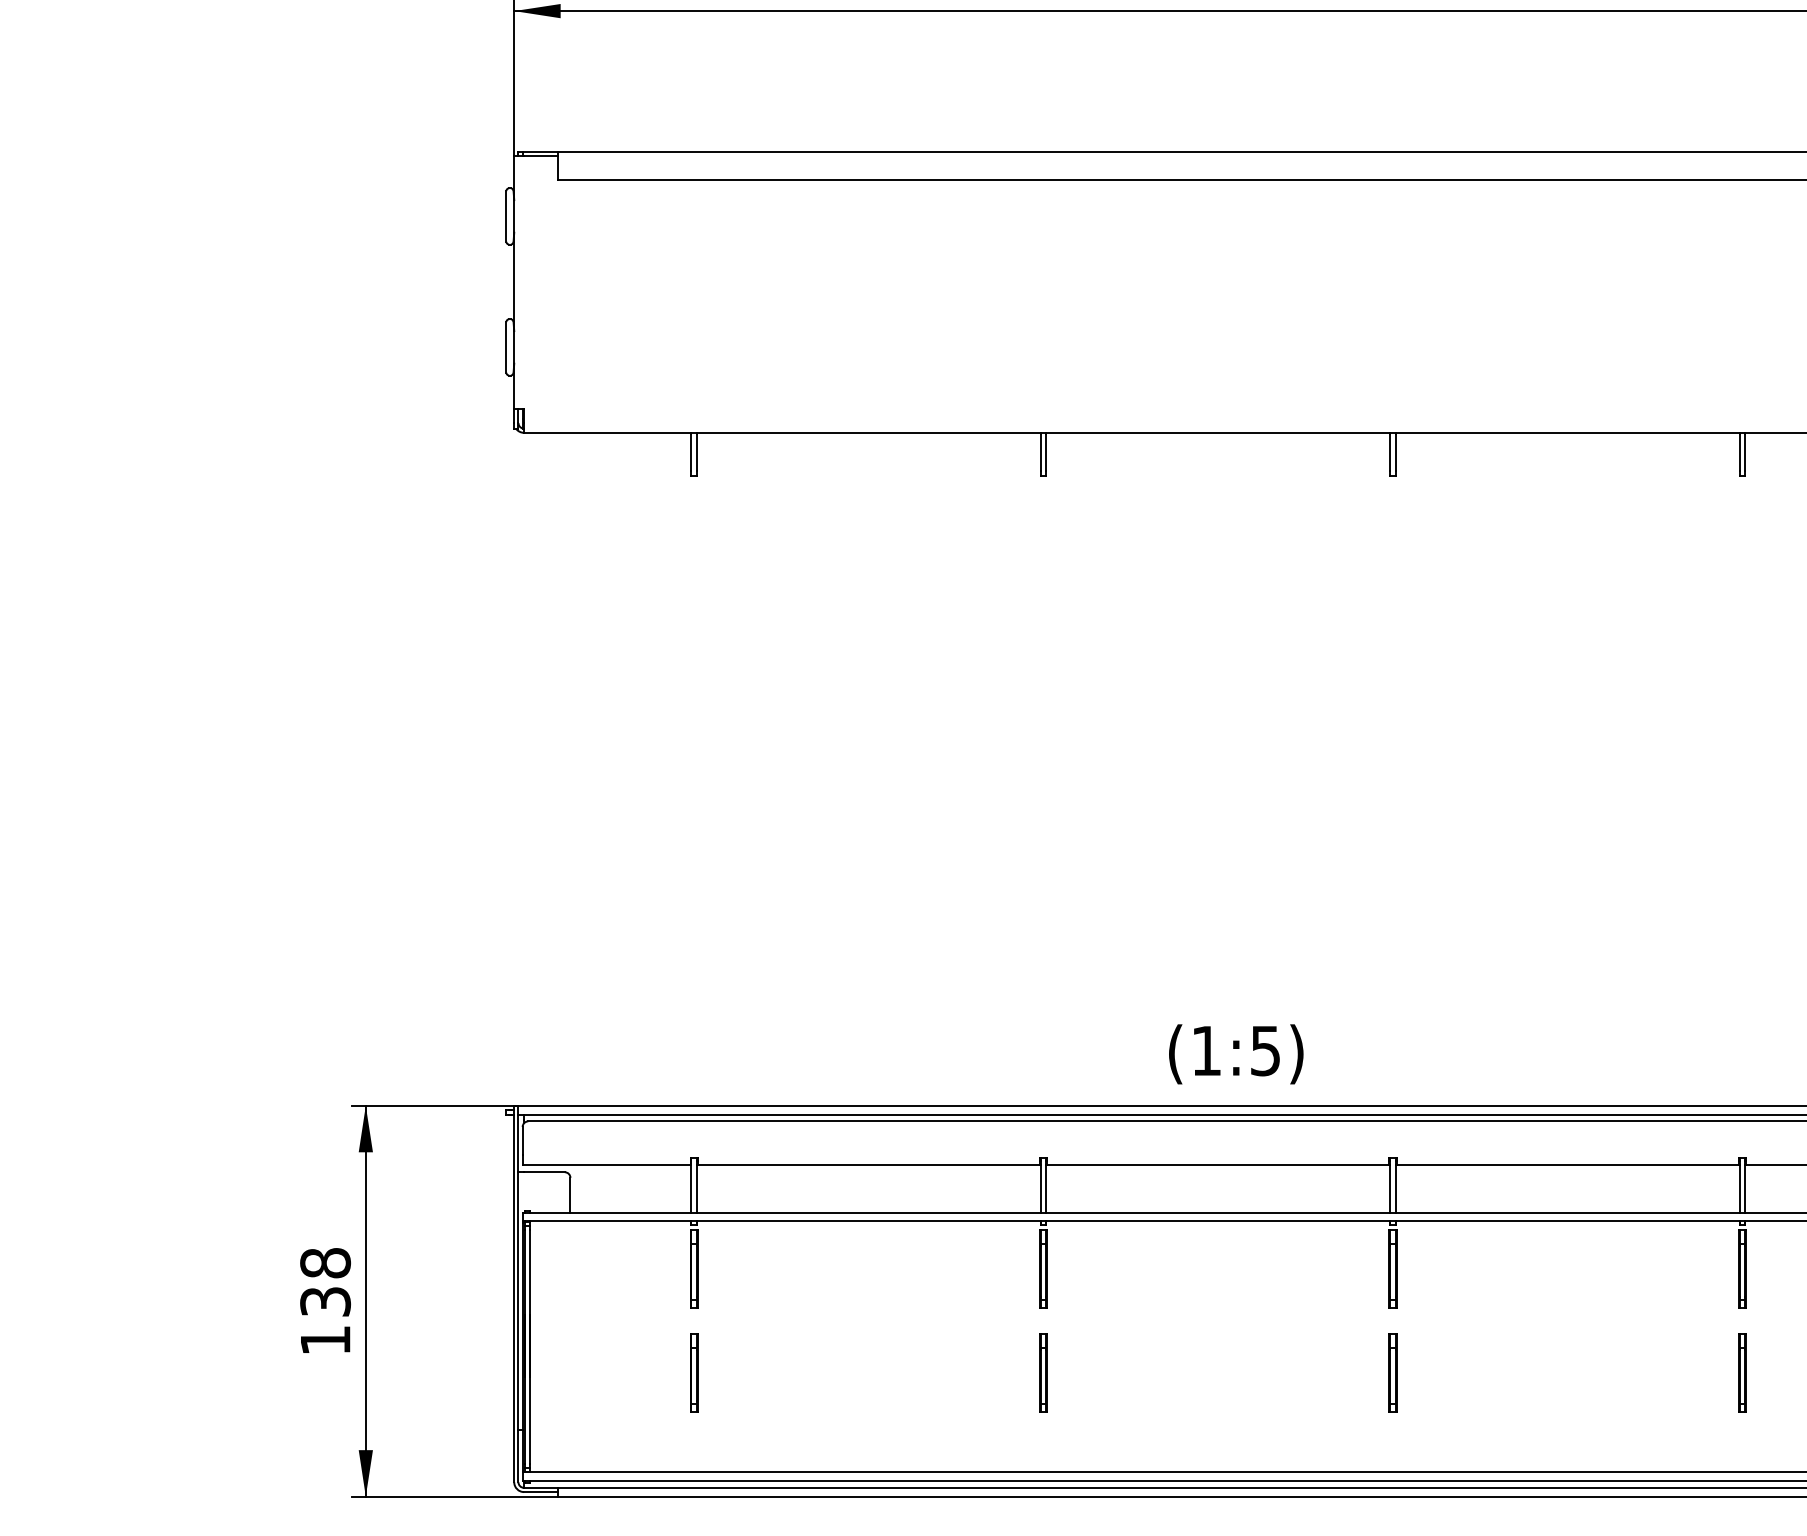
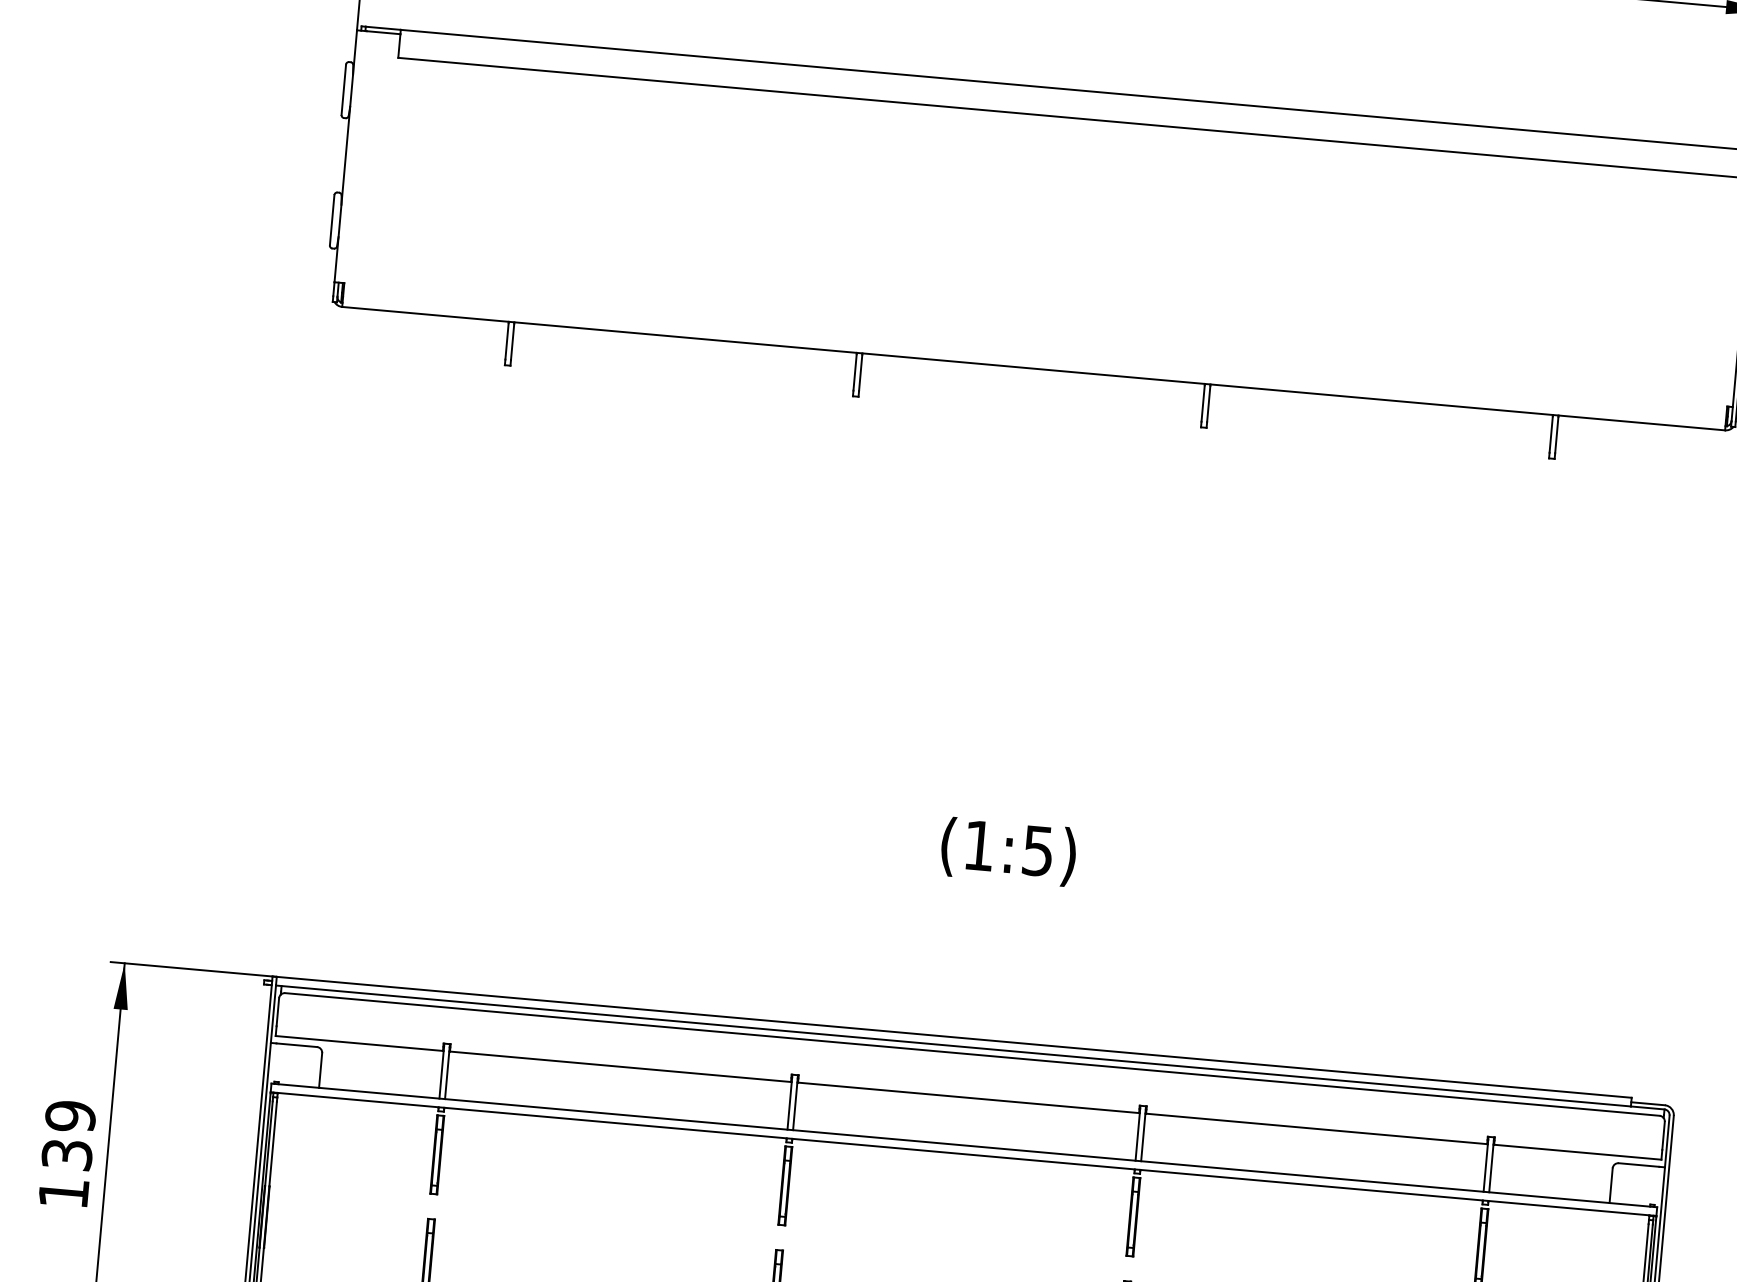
text: (1236, 1054) -> (1008, 852), moved
text: (325, 1263) -> (70, 1116), 138 -> 139

